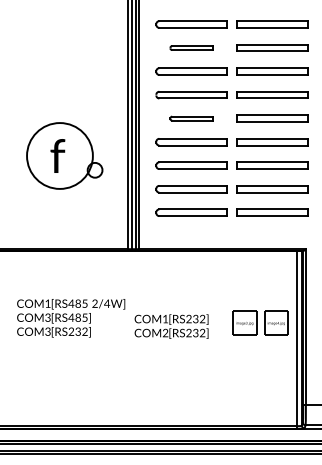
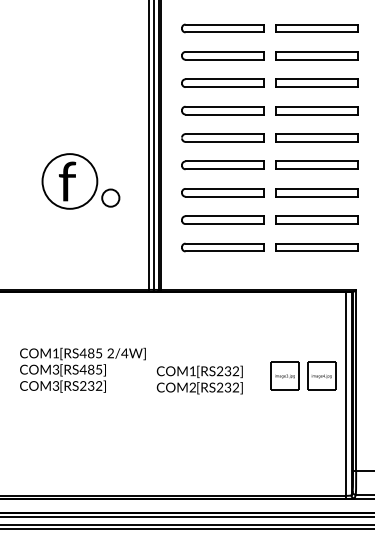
part: (191, 47) -> (222, 55), size x1.67
part: (191, 118) -> (222, 137), size x1.67
circle: (59, 156) -> (69, 181), size x0.71

